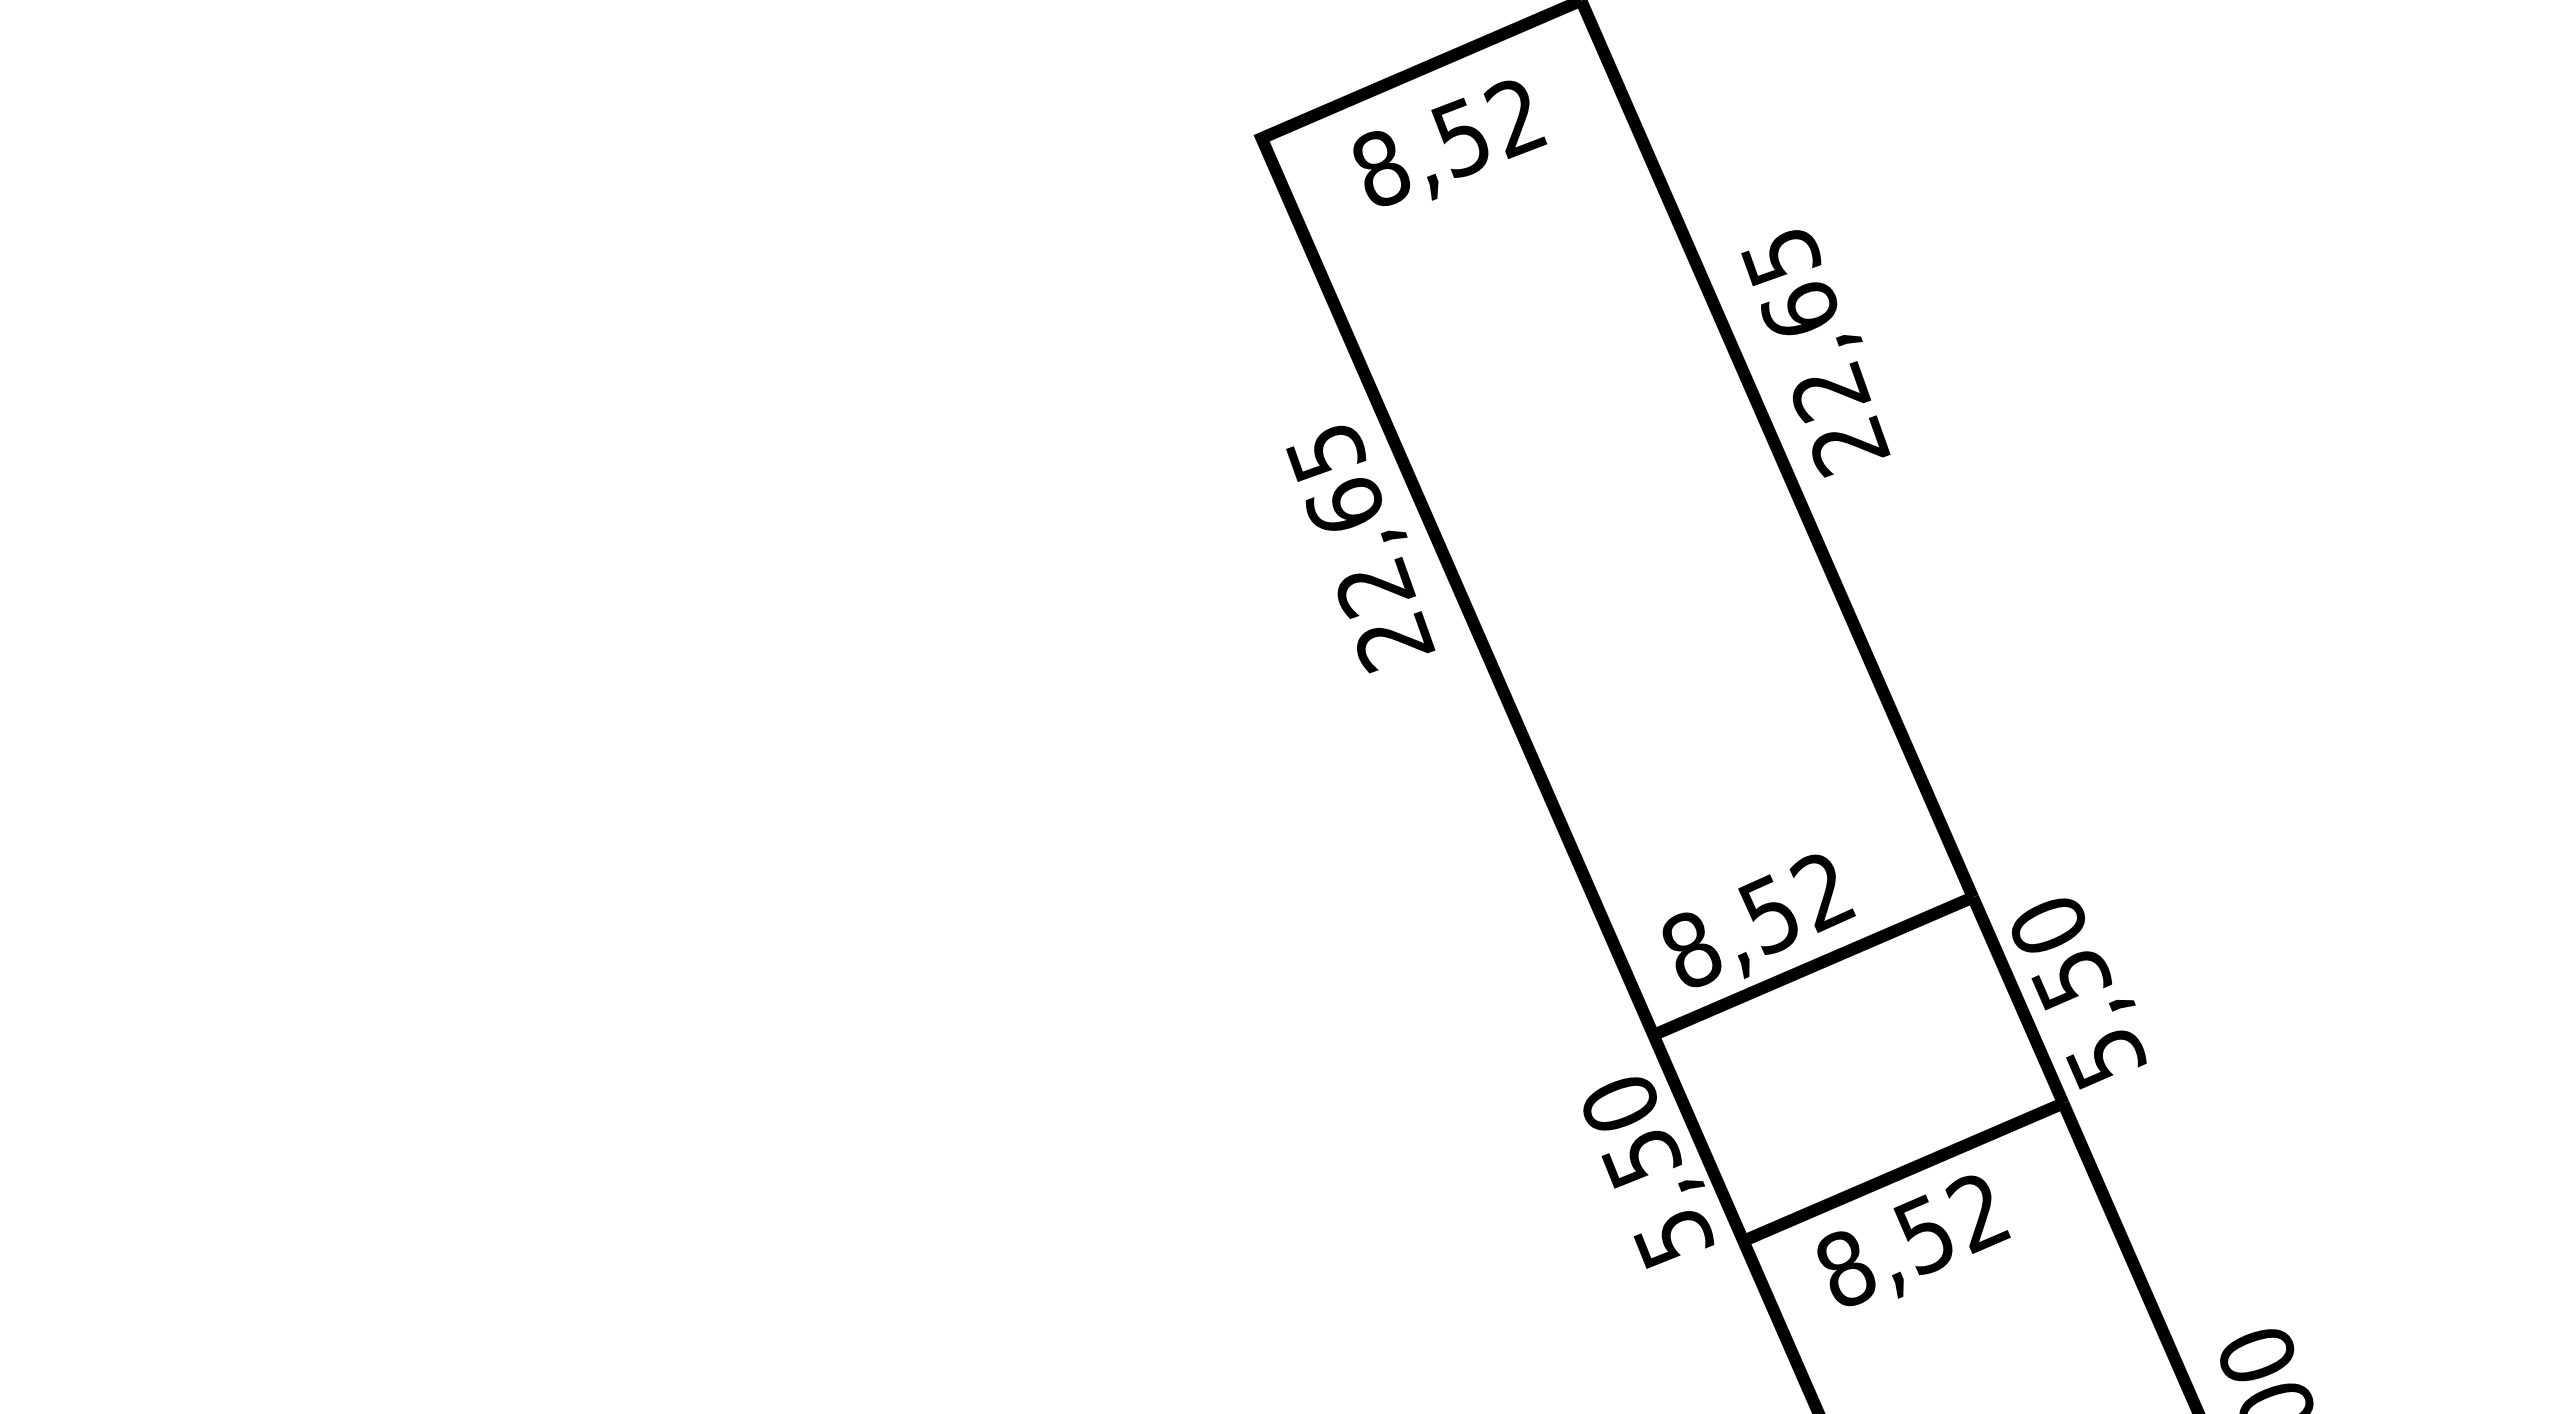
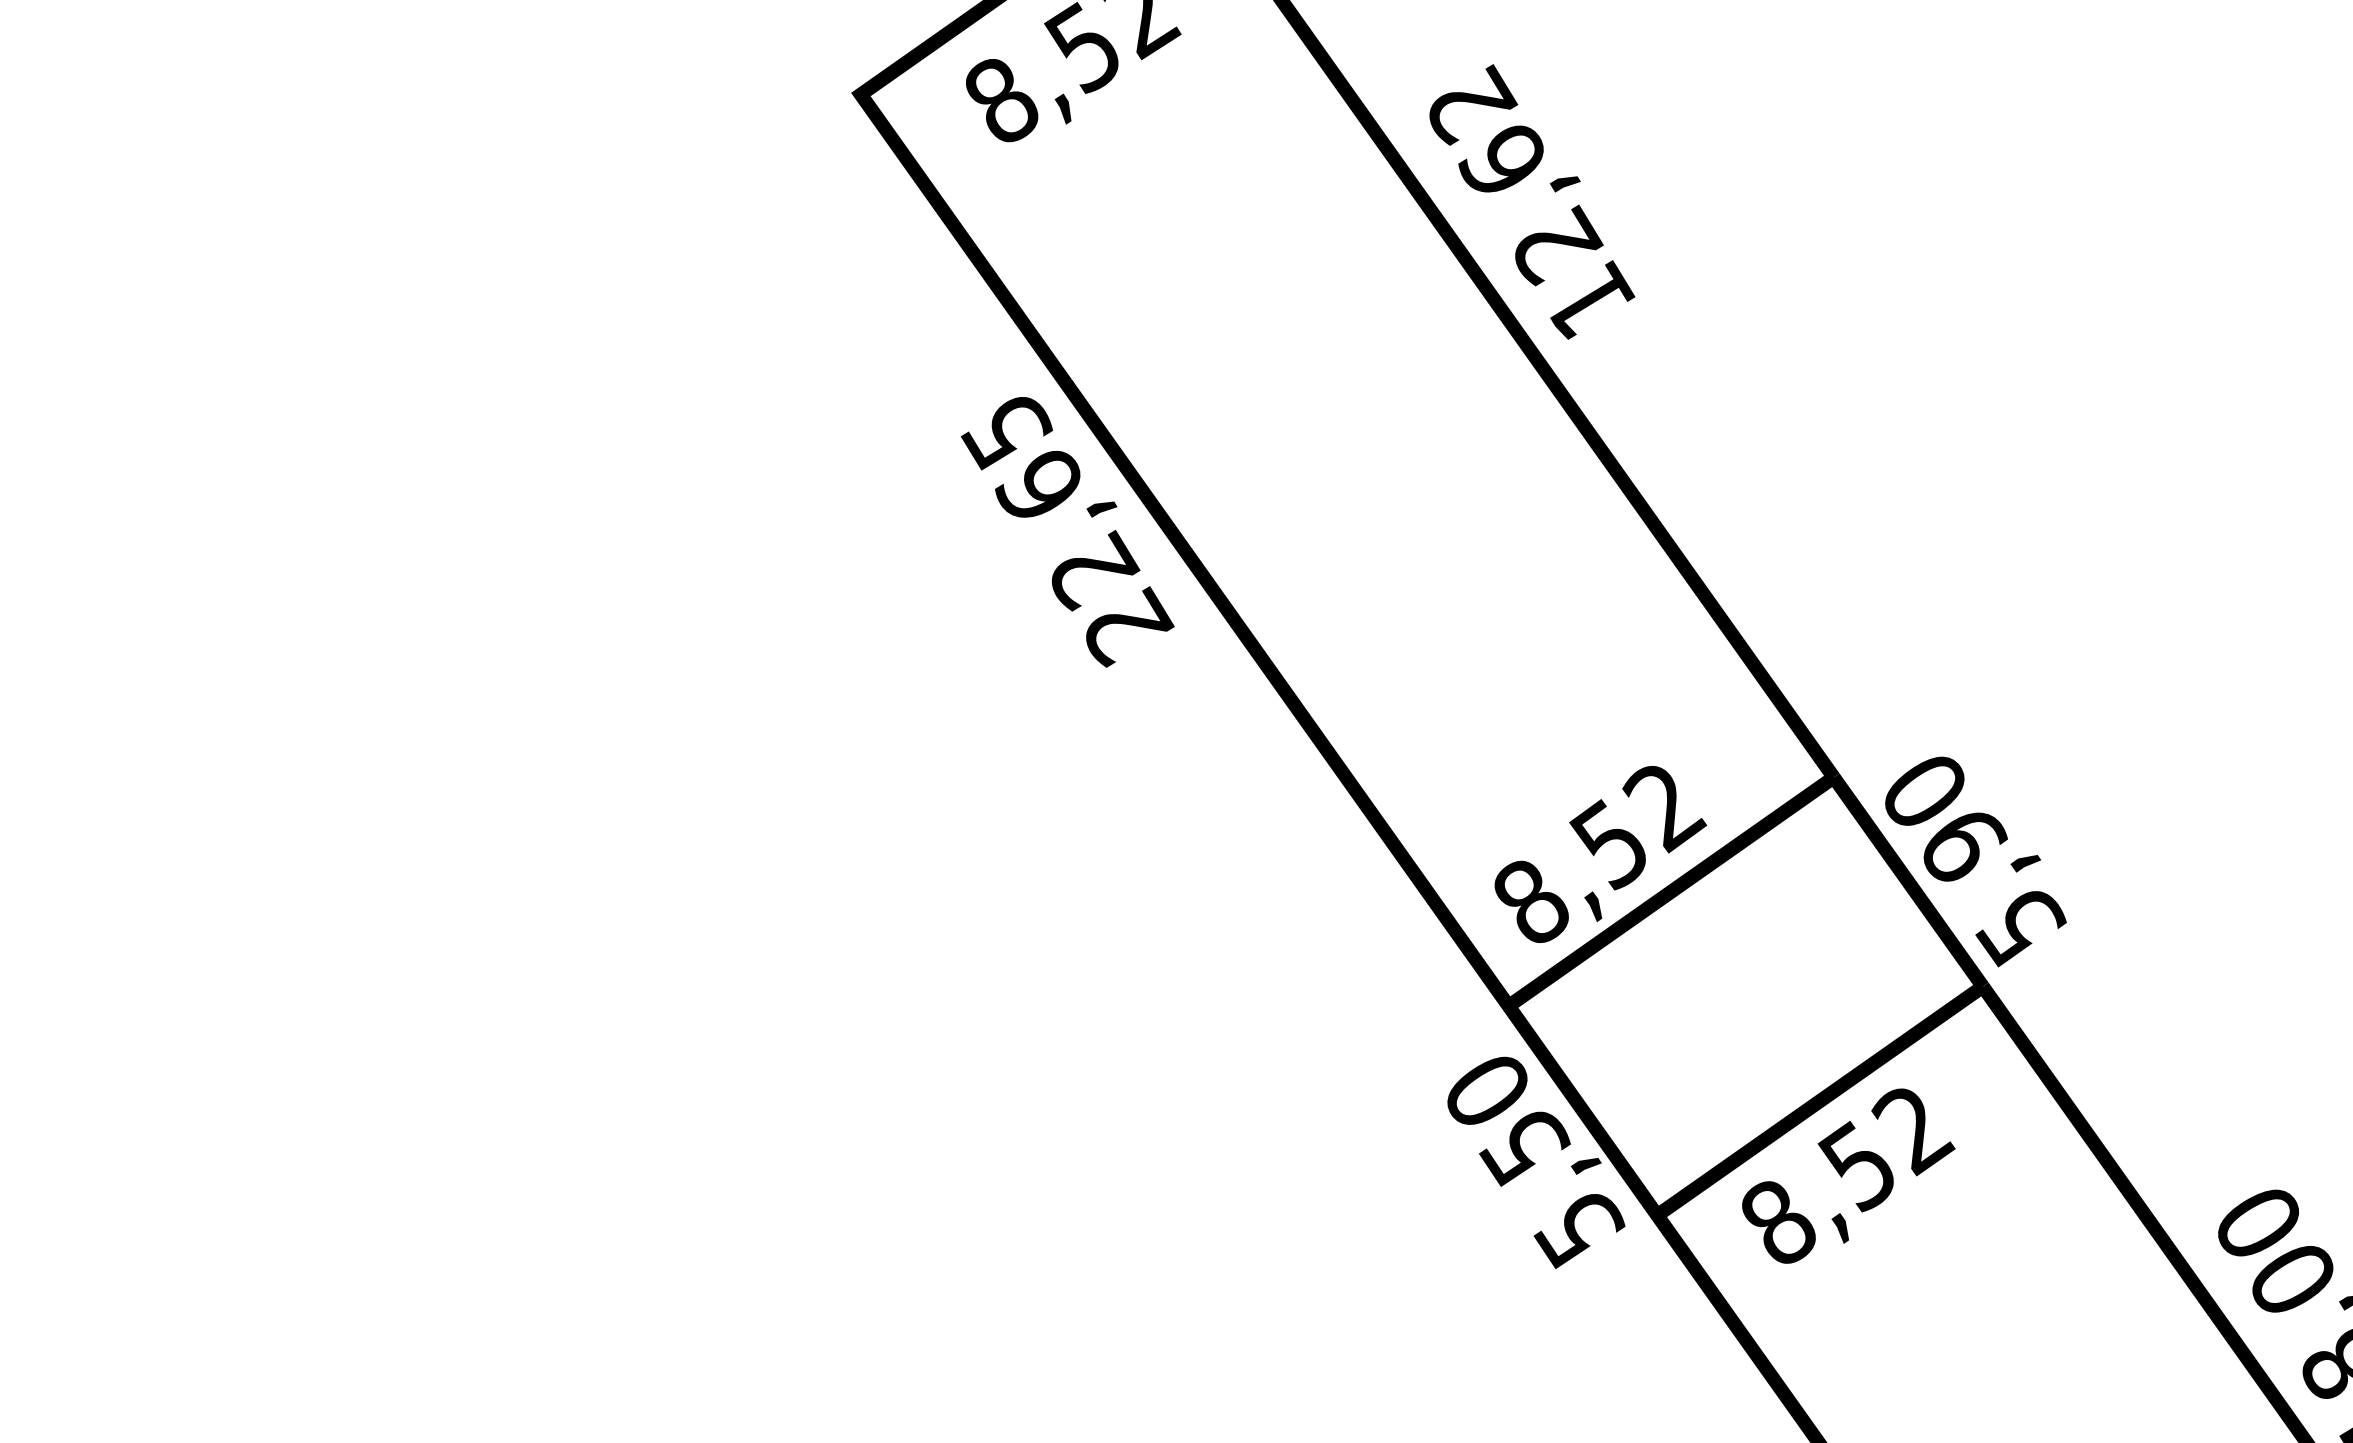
text: (1815, 351) -> (1530, 203), 22,65 -> 12,62
text: (2071, 980) -> (1963, 847), 5,50 -> 5,90

